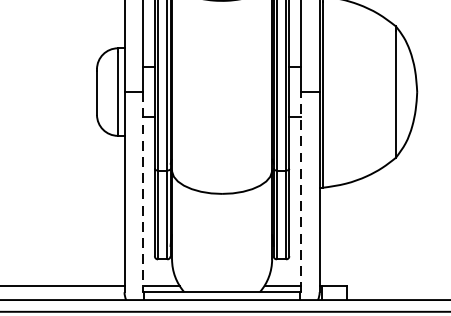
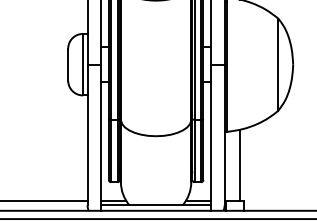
line: (300, 191) -> (211, 134), dashed -> solid
line: (142, 192) -> (100, 135), dashed -> solid
line: (340, 234) -> (239, 164), added

